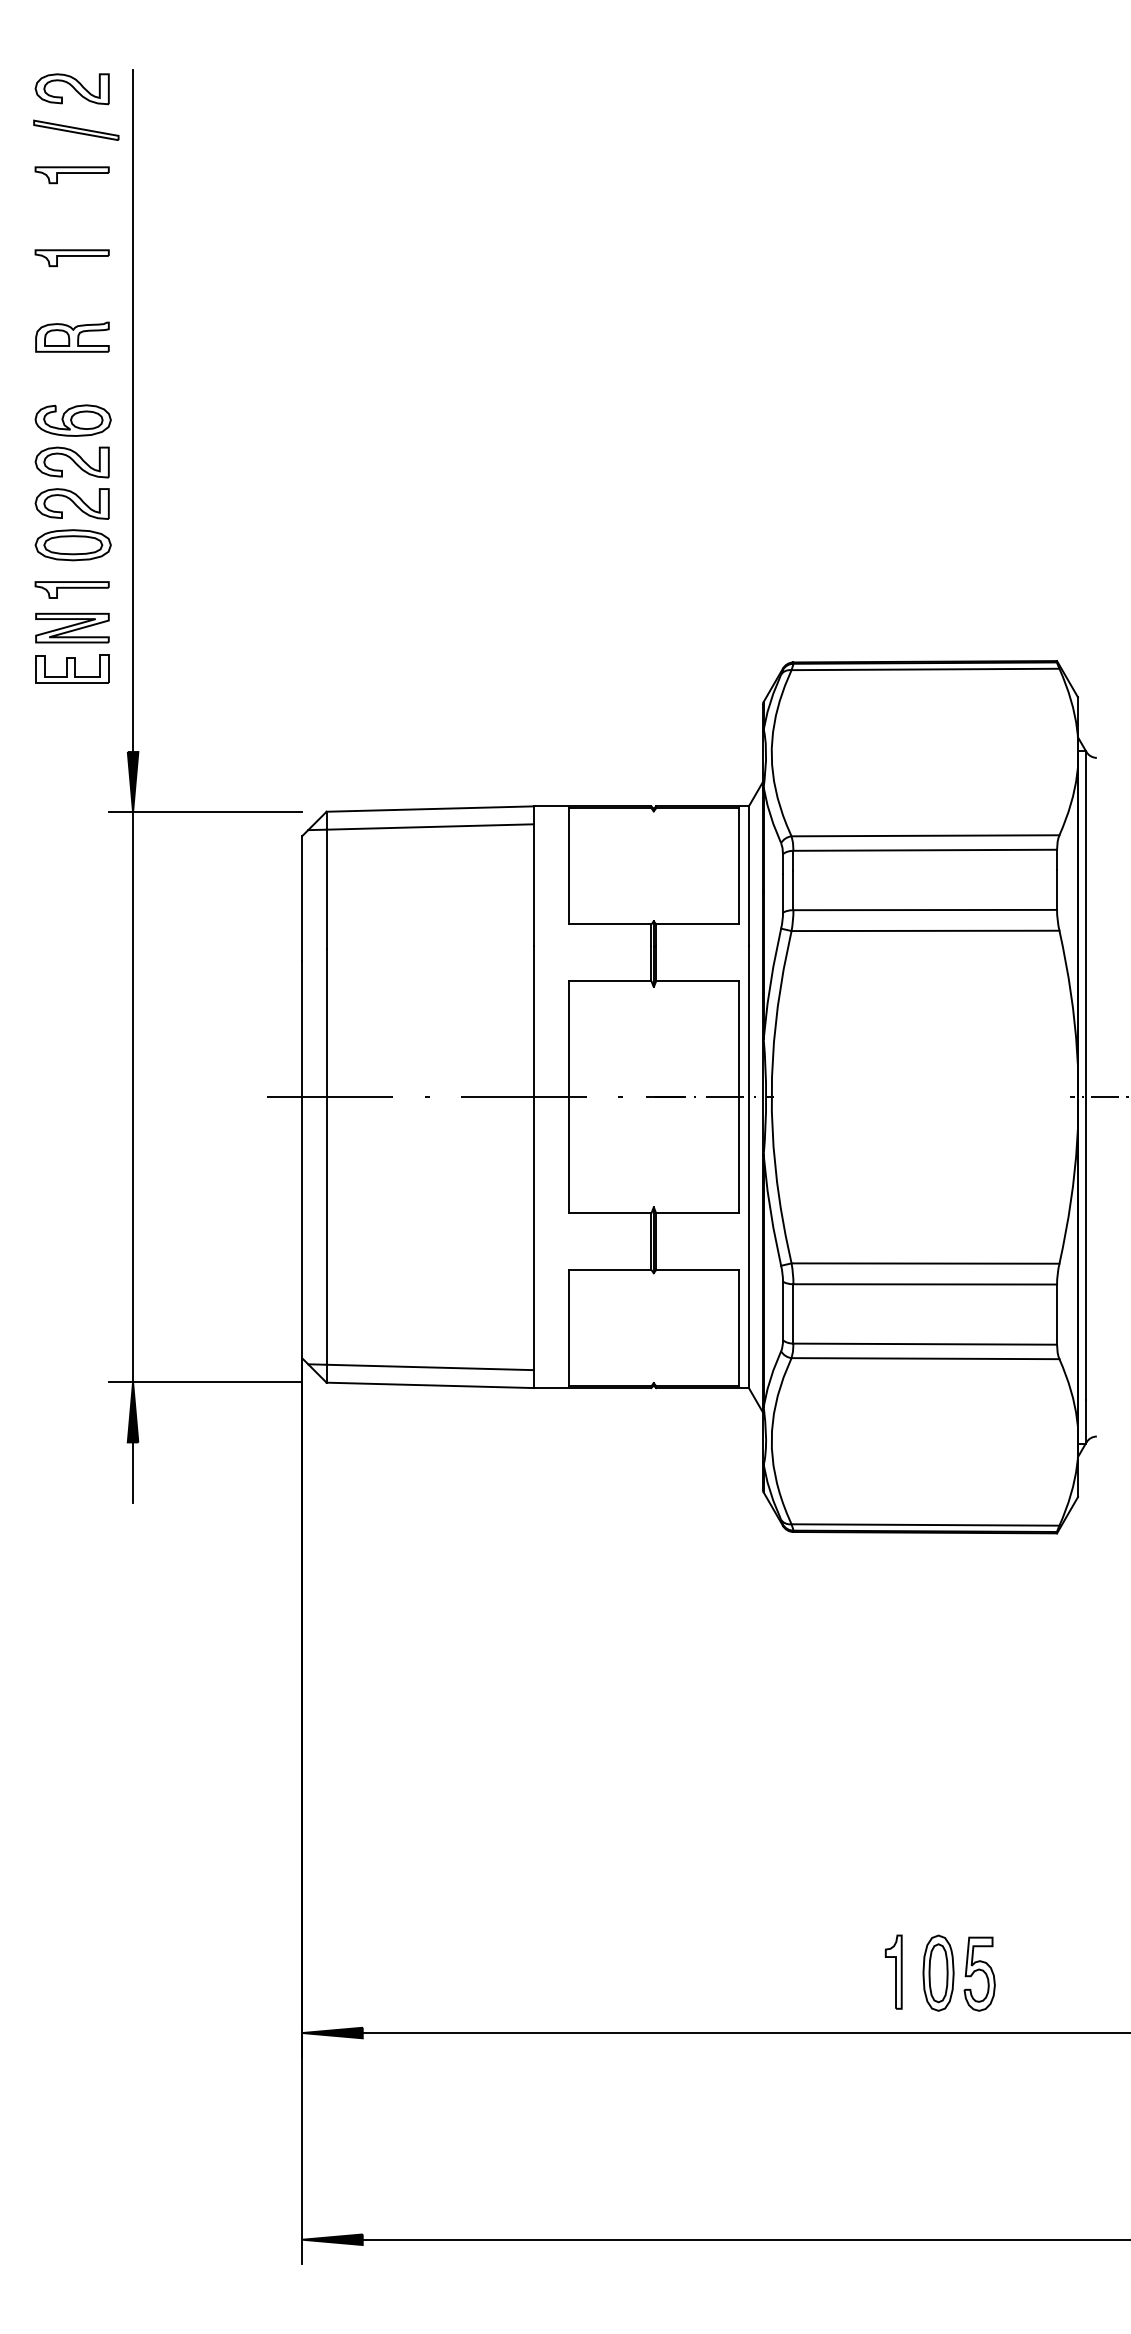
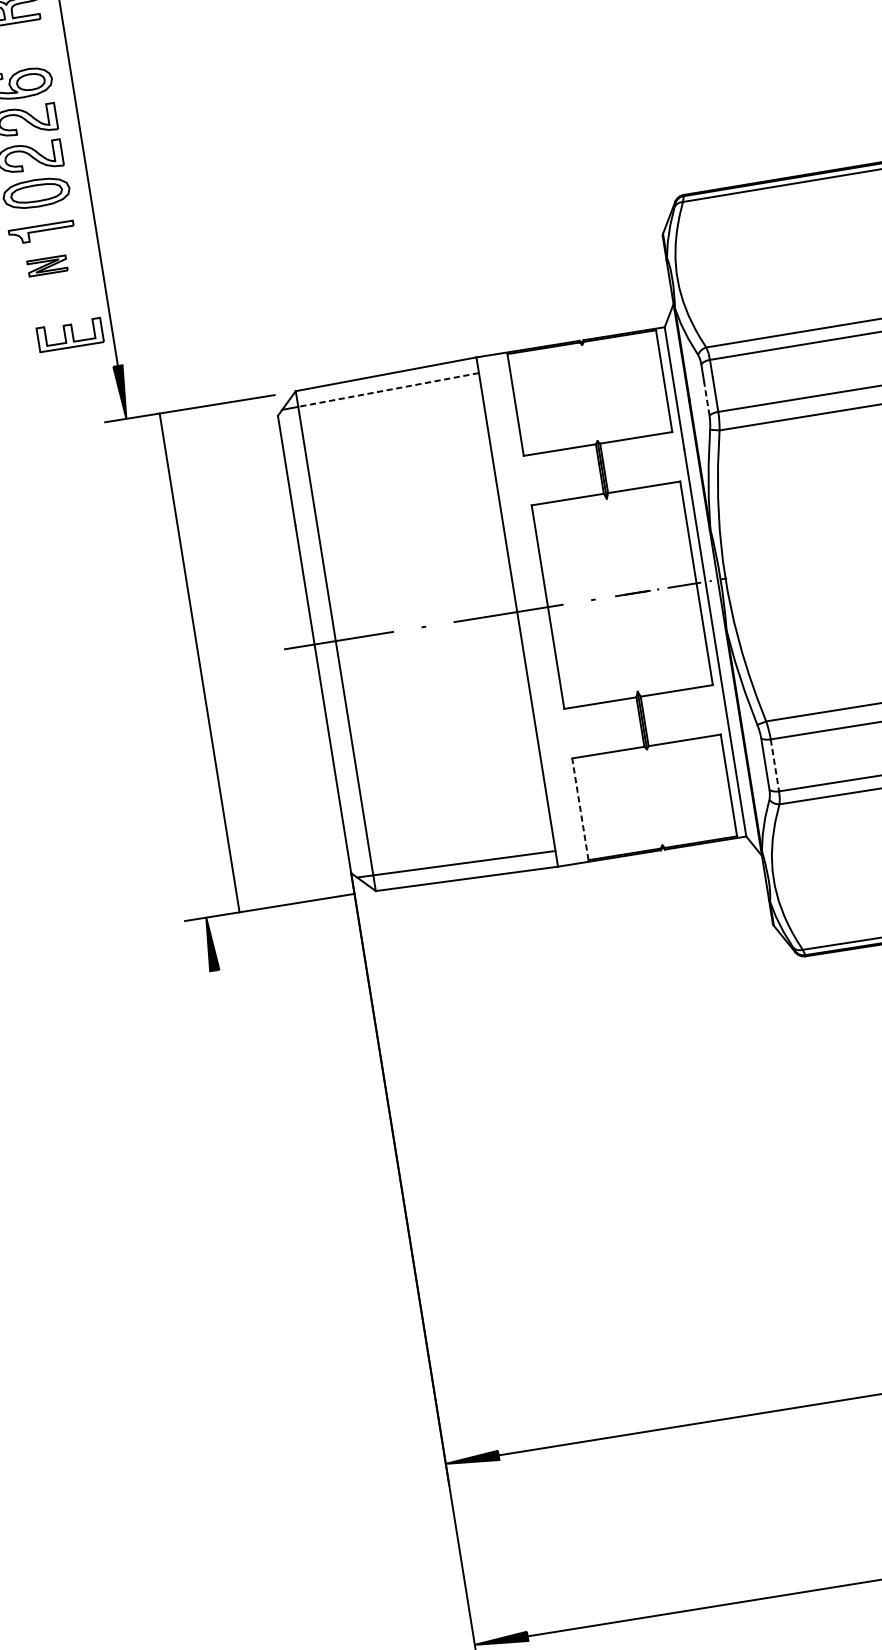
part: (72, 627) -> (47, 265), size x0.6
part: (72, 668) -> (70, 334), moved
line: (430, 826) -> (388, 389), solid -> dashed
line: (783, 892) -> (707, 397), solid -> dashed
line: (133, 1097) -> (200, 663), moved
line: (793, 1313) -> (774, 765), solid -> dashed
line: (568, 1327) -> (579, 808), solid -> dashed
line: (133, 1472) -> (219, 996), removed

